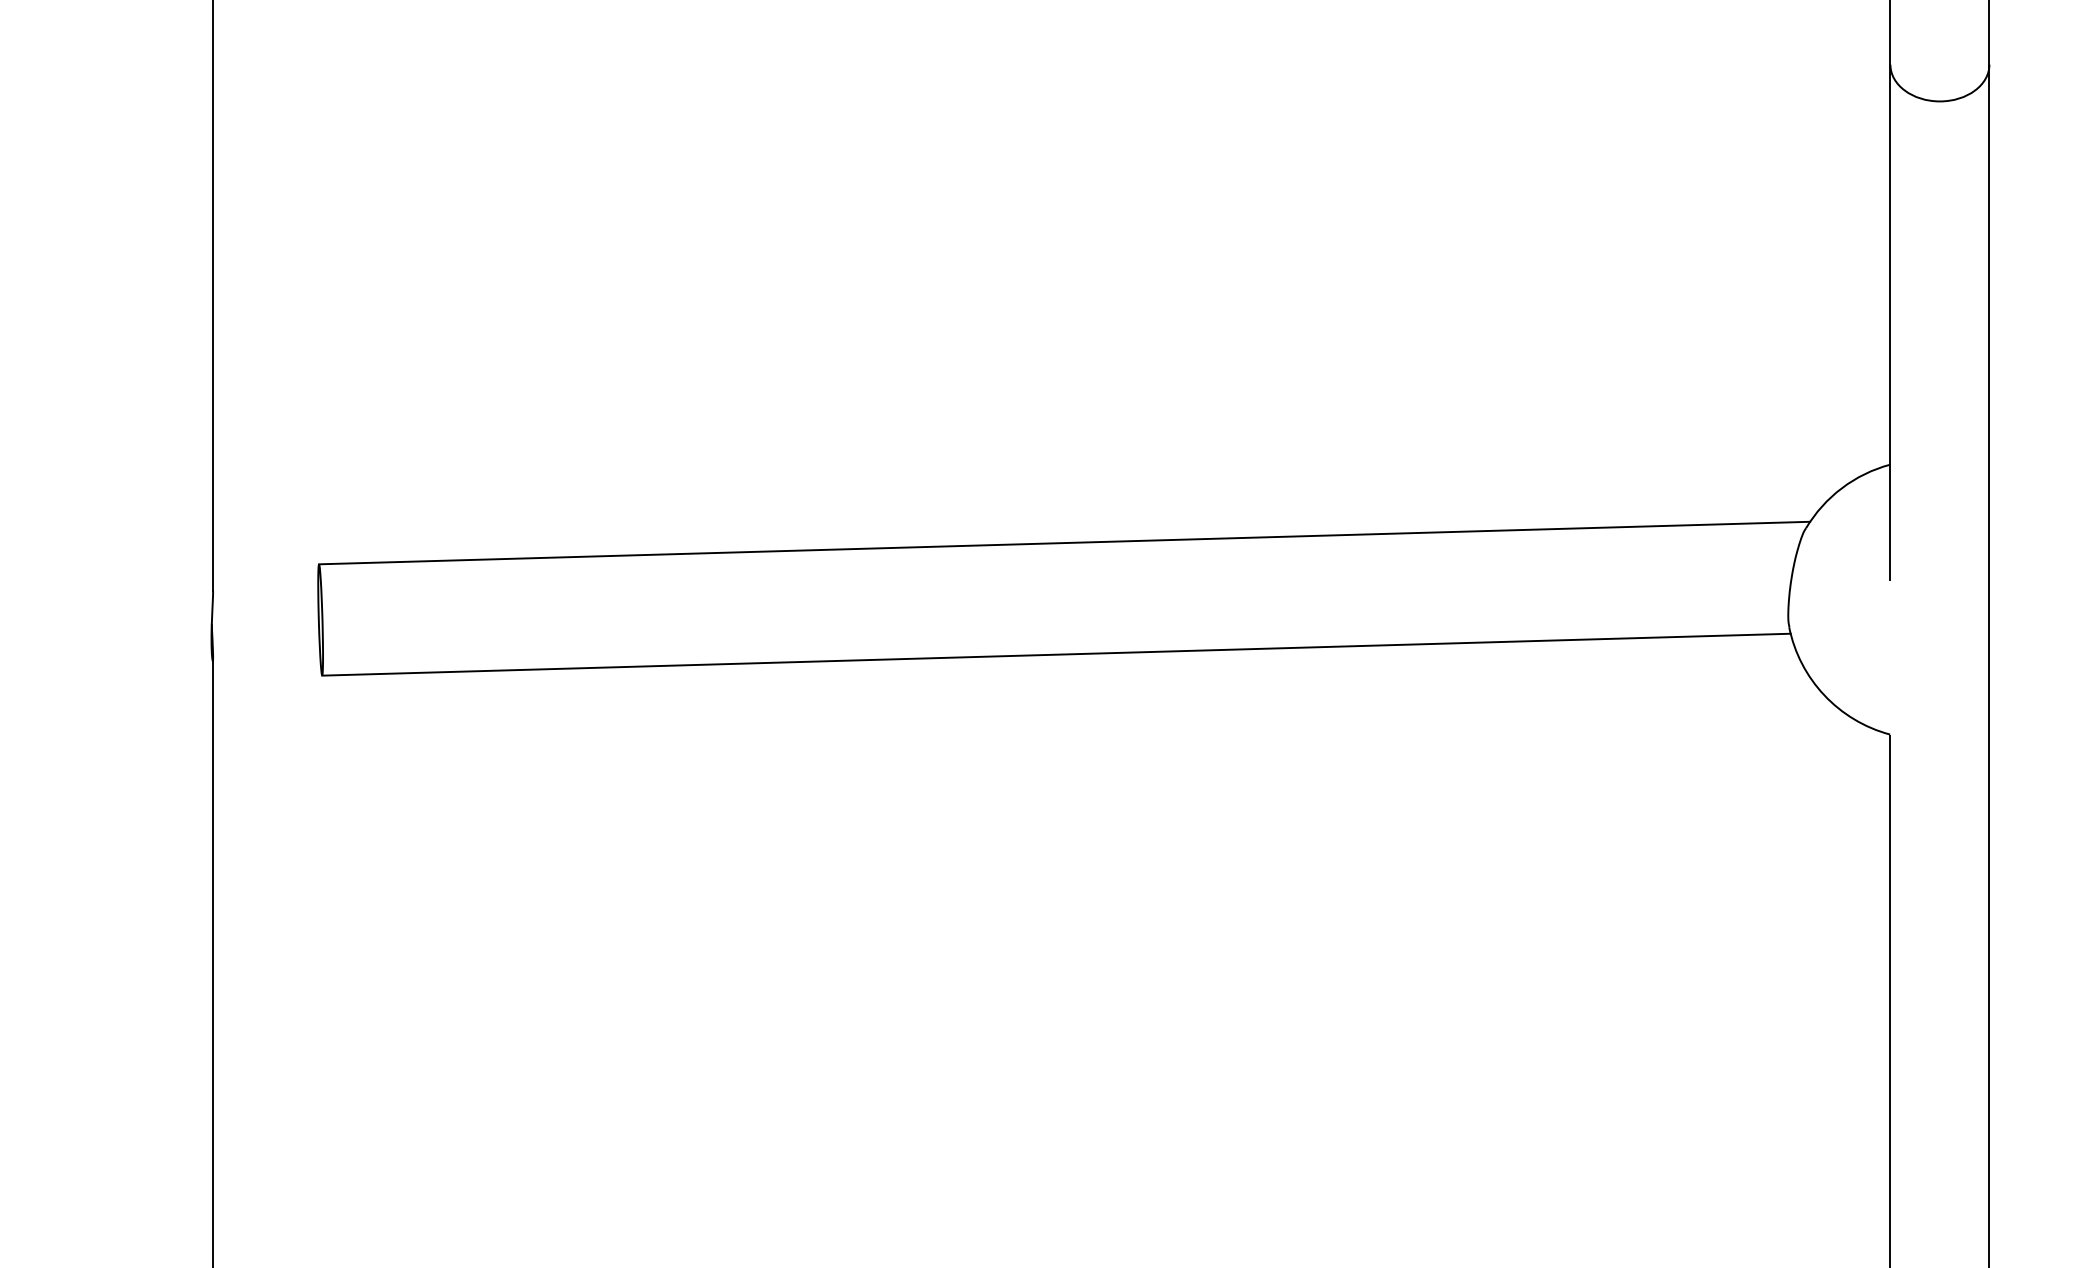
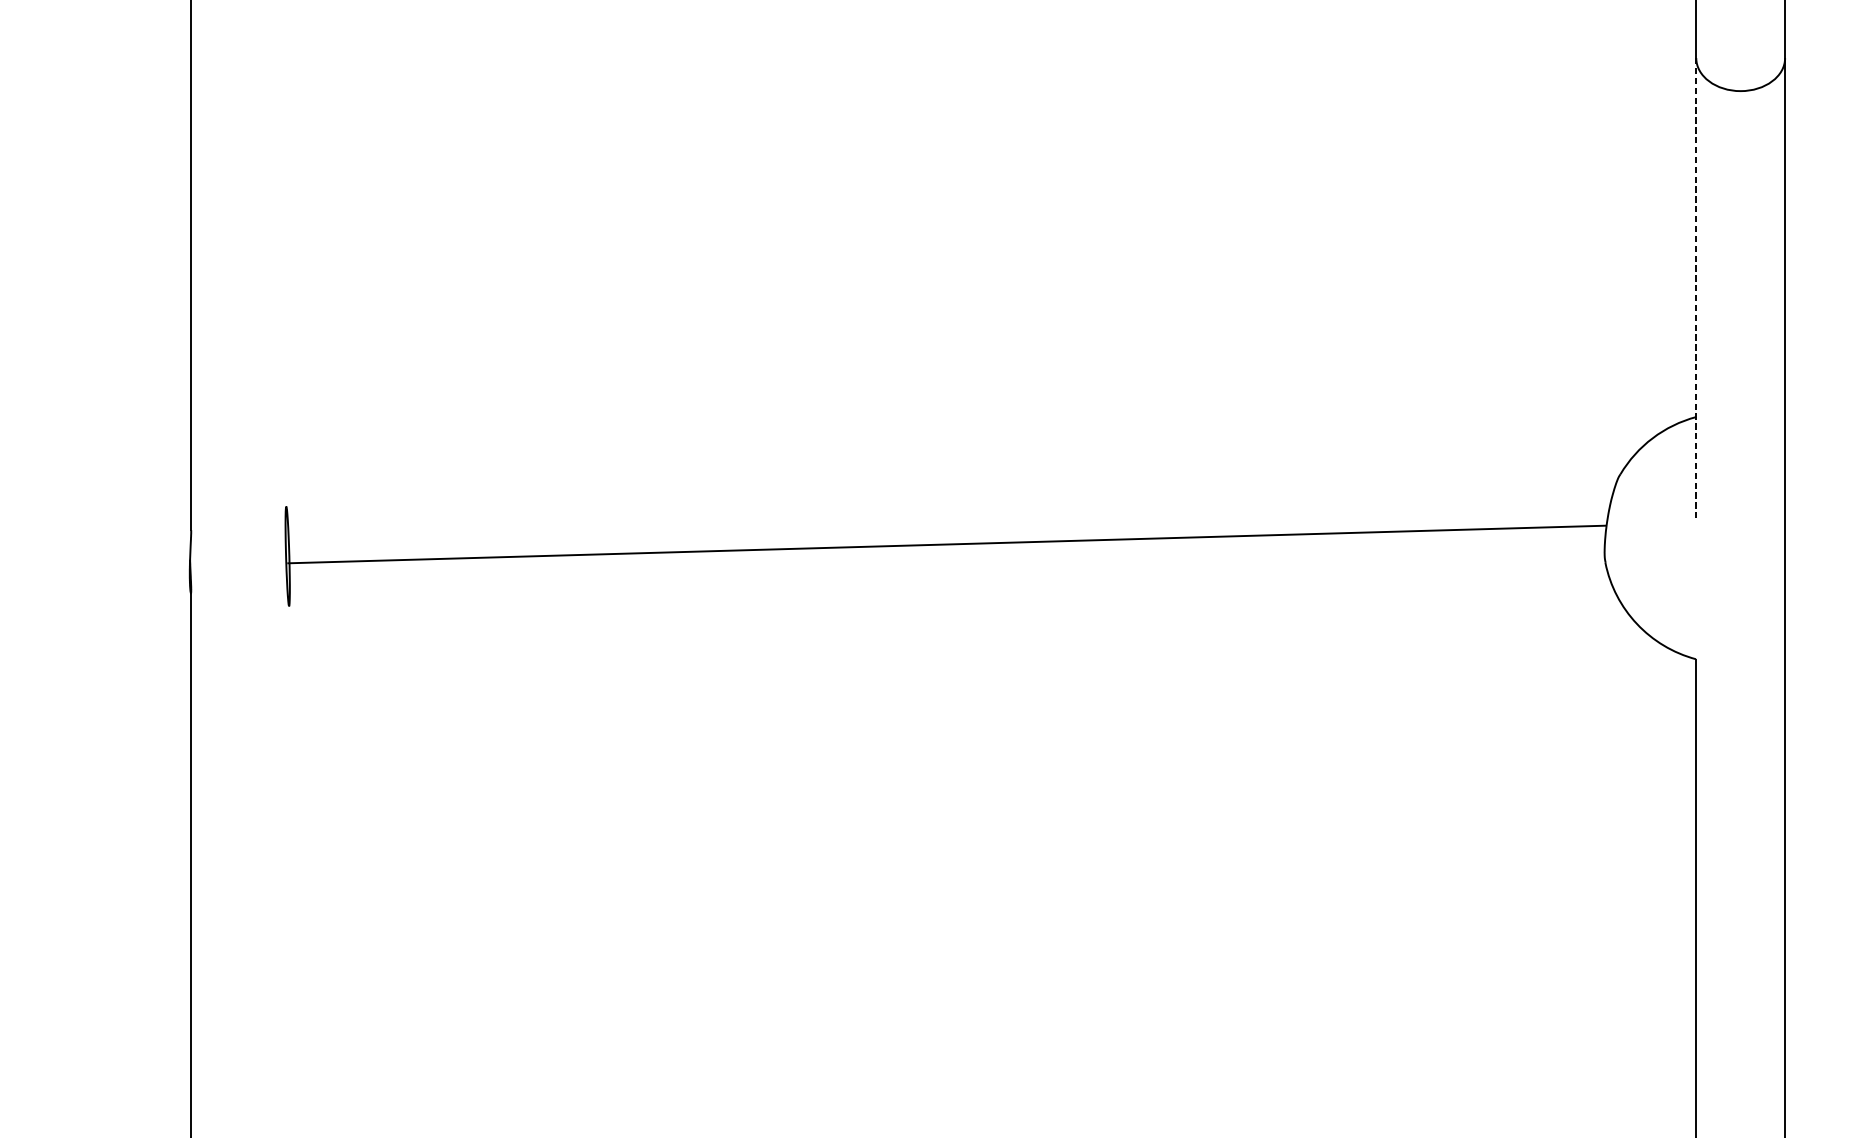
line: (1890, 323) -> (1696, 290), solid -> dashed
line: (1064, 542) -> (955, 486), removed
line: (1056, 654) -> (947, 544), moved

